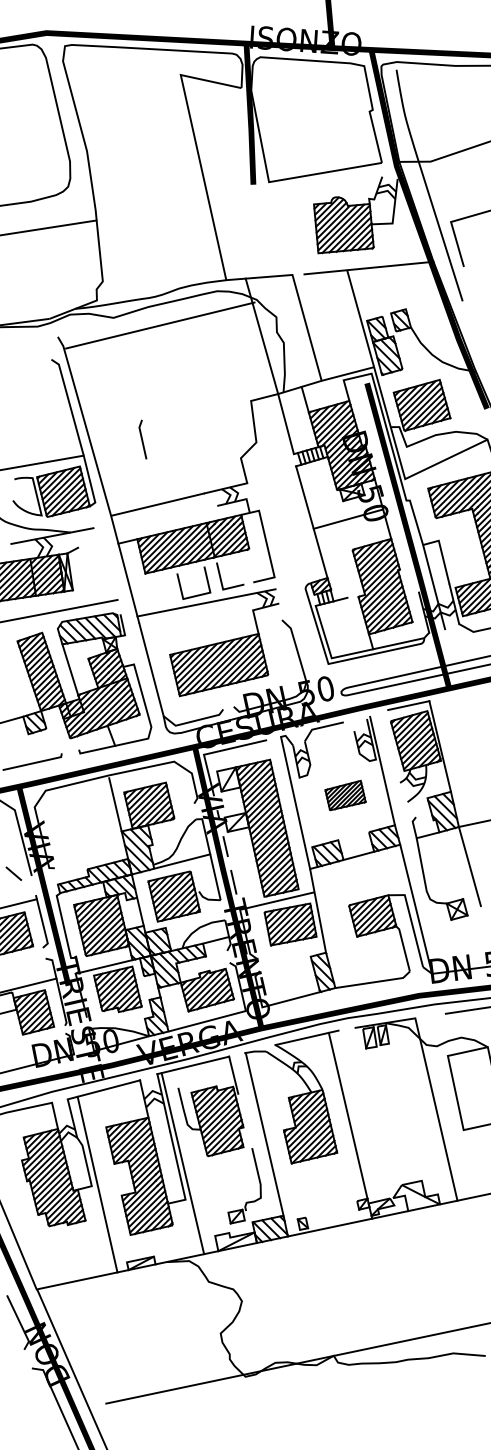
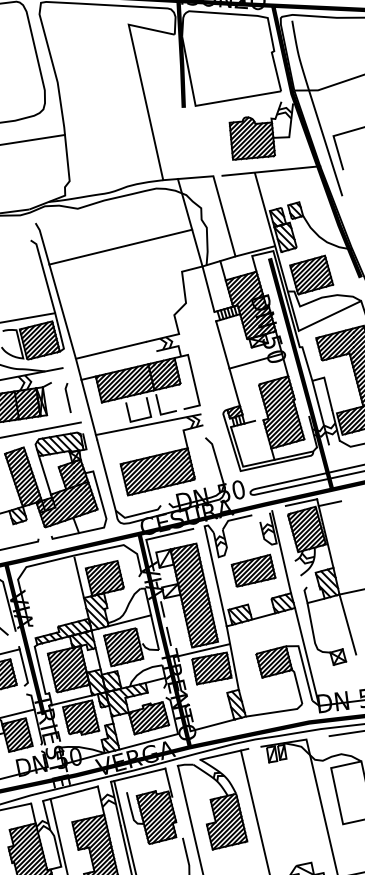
line: (160, 325) -> (120, 247), moved
line: (142, 439) -> (67, 397), moved
line: (445, 706) -> (329, 503), added
part: (345, 795) -> (253, 570), size x1.43

